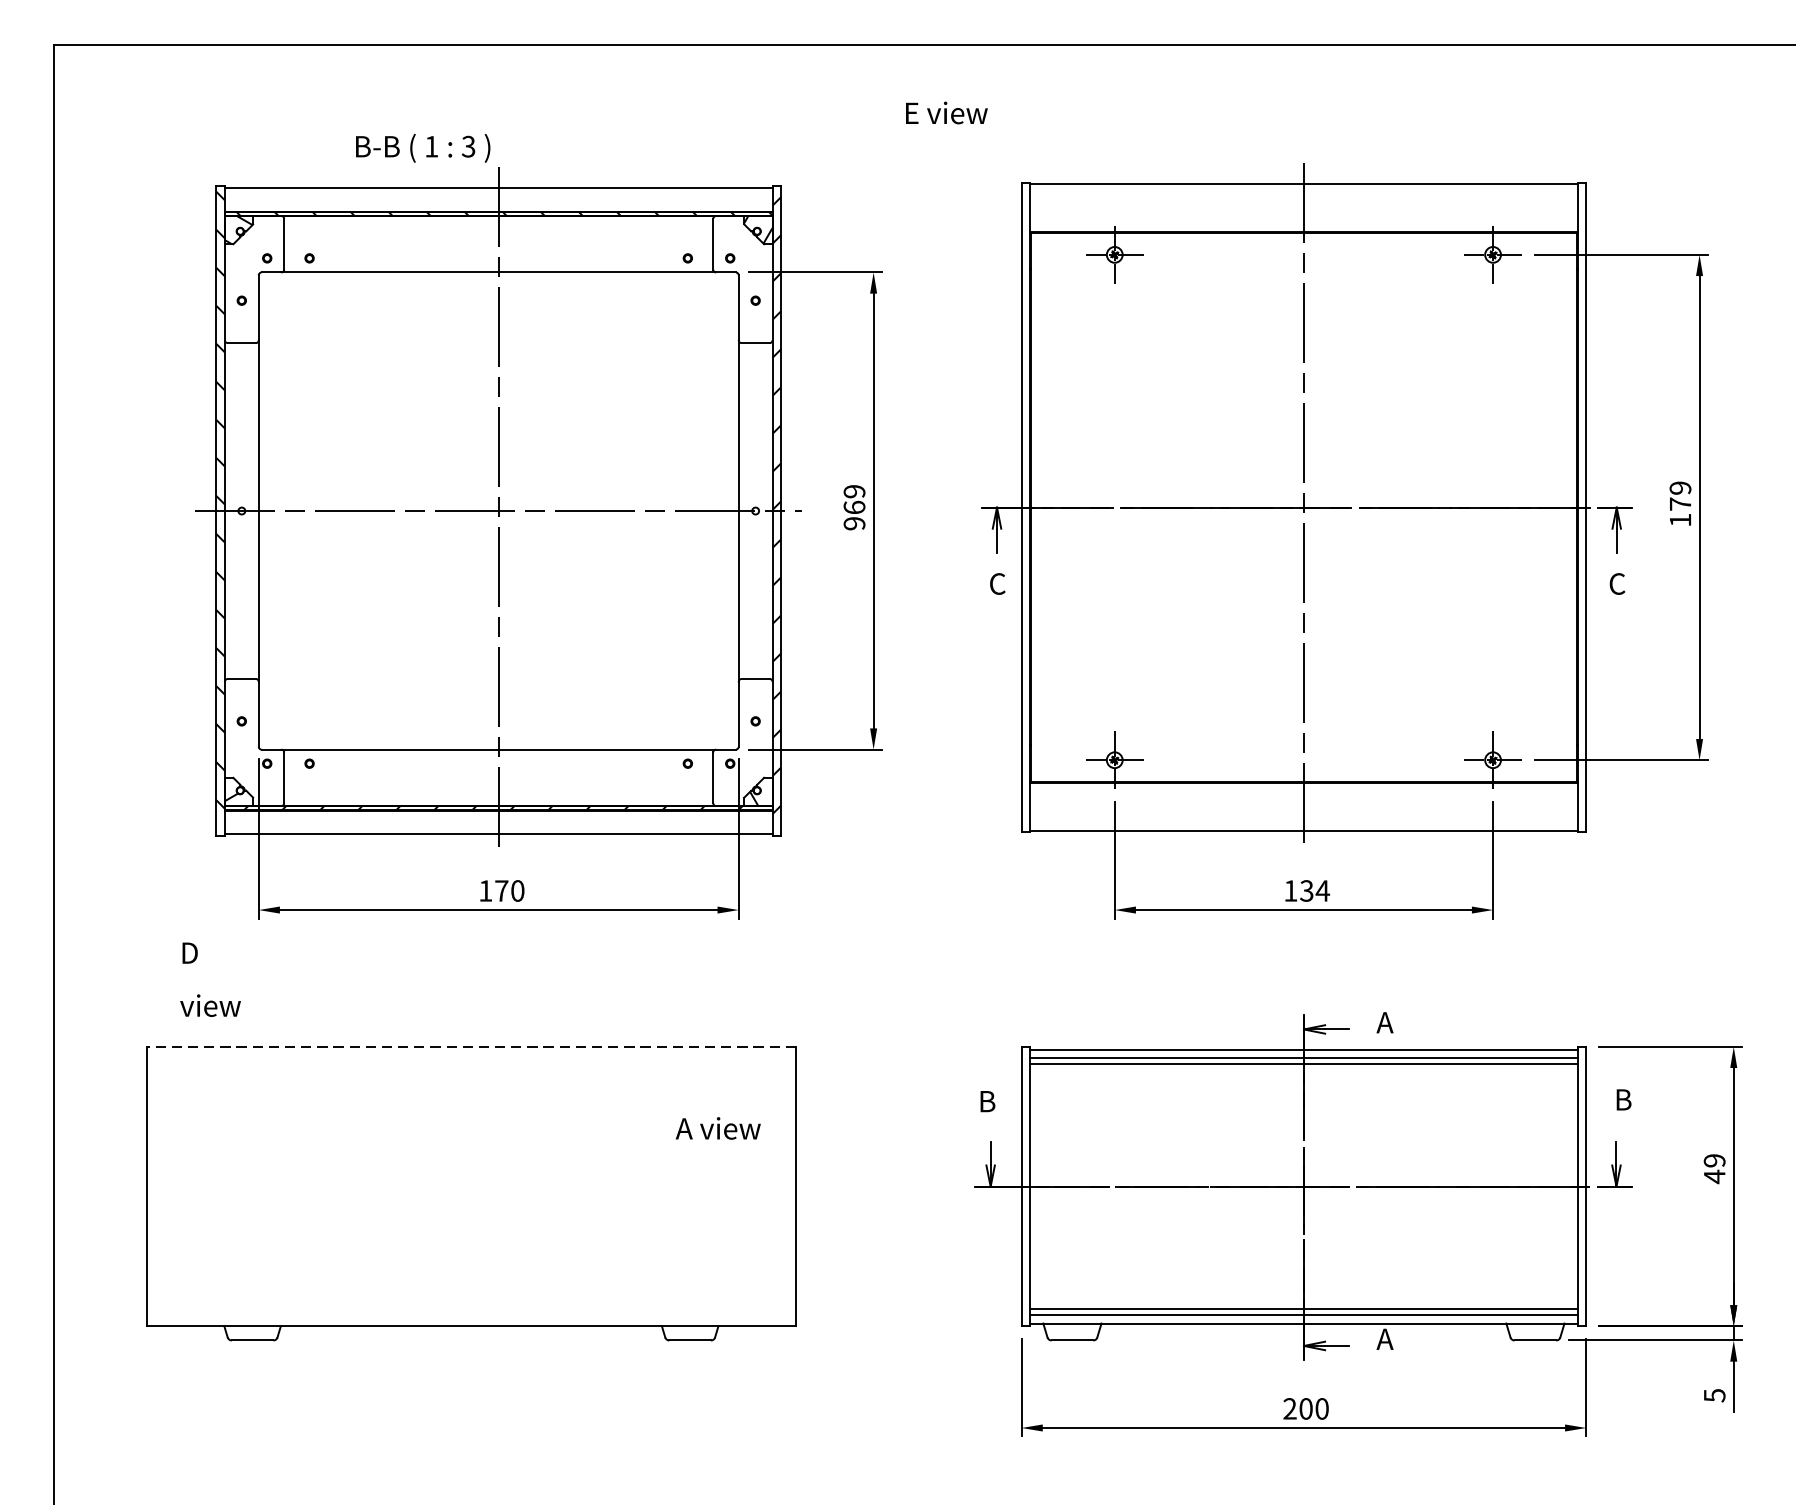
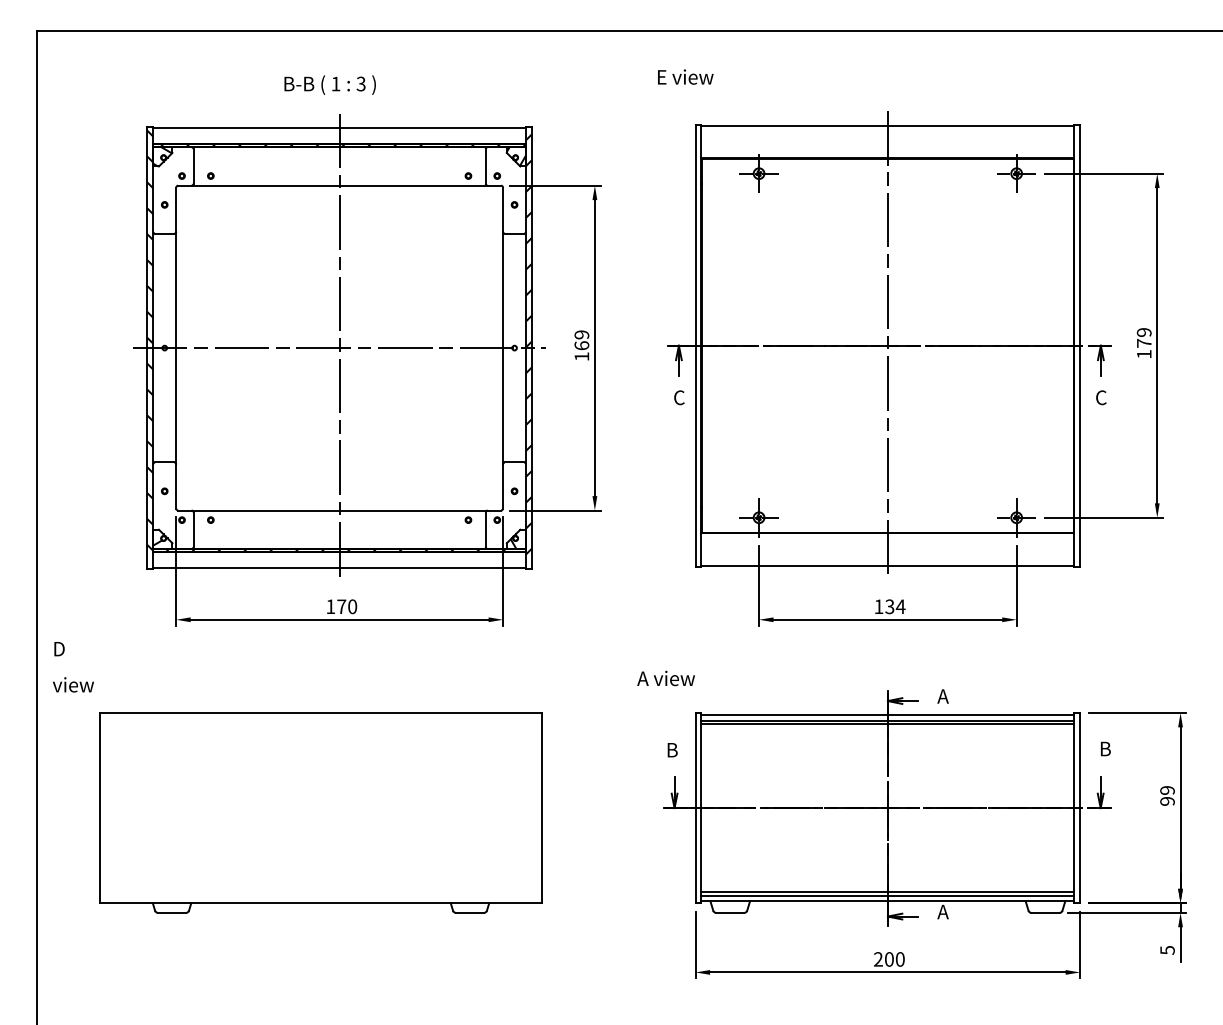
text: (946, 112) -> (685, 76), moved
text: (422, 147) -> (329, 84), moved
text: (853, 523) -> (581, 356), 969 -> 169
text: (210, 980) -> (73, 667), moved
line: (470, 1046) -> (320, 712), dashed -> solid
text: (717, 1128) -> (665, 678), moved
text: (1714, 1176) -> (1167, 801), 49 -> 99

